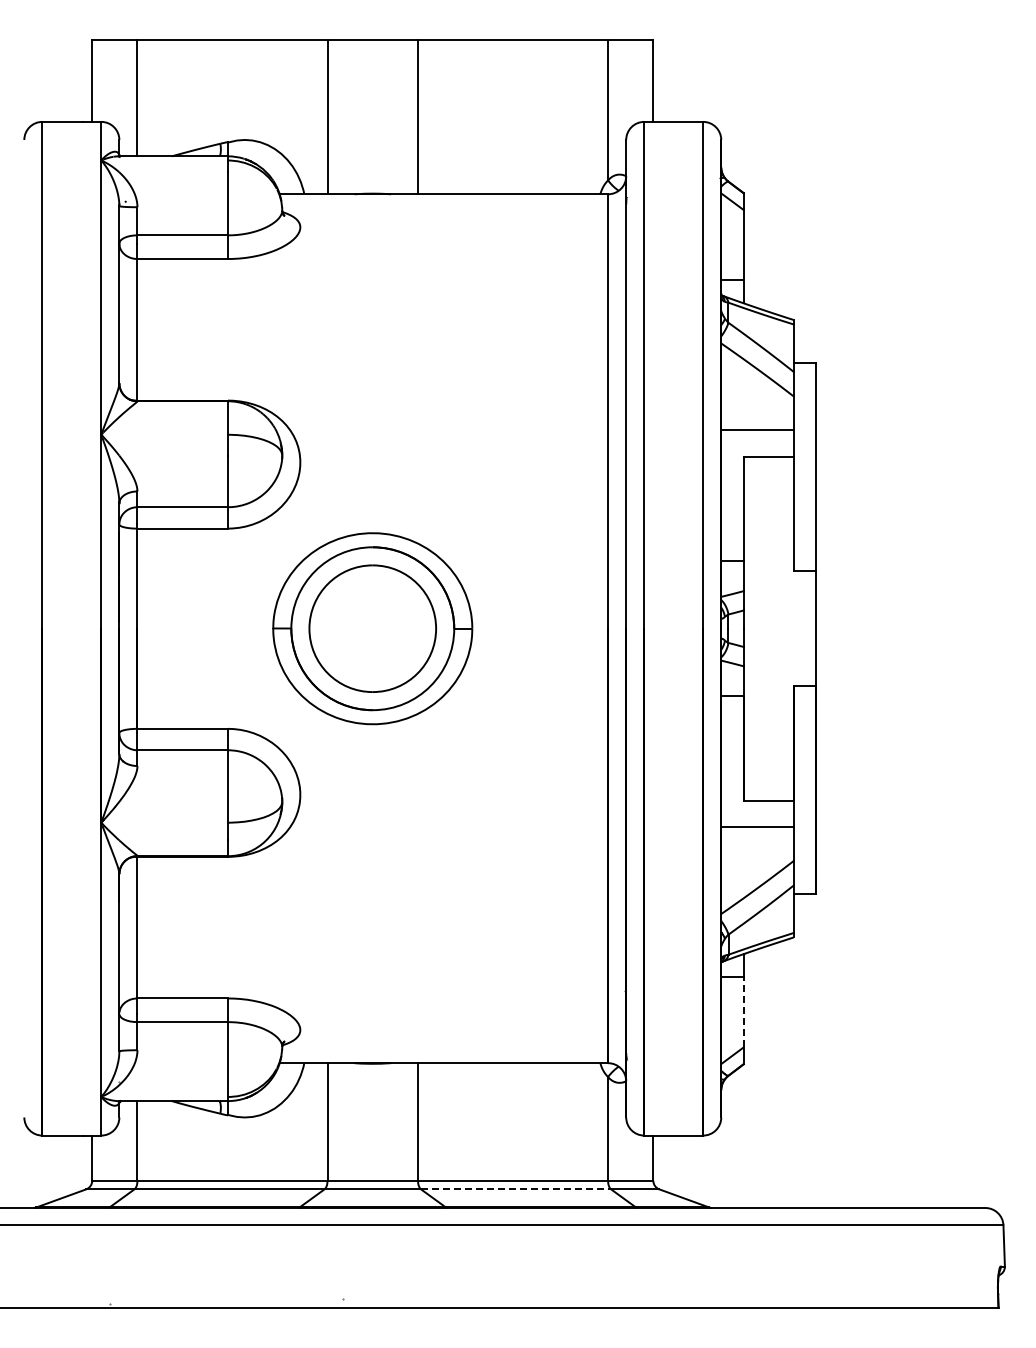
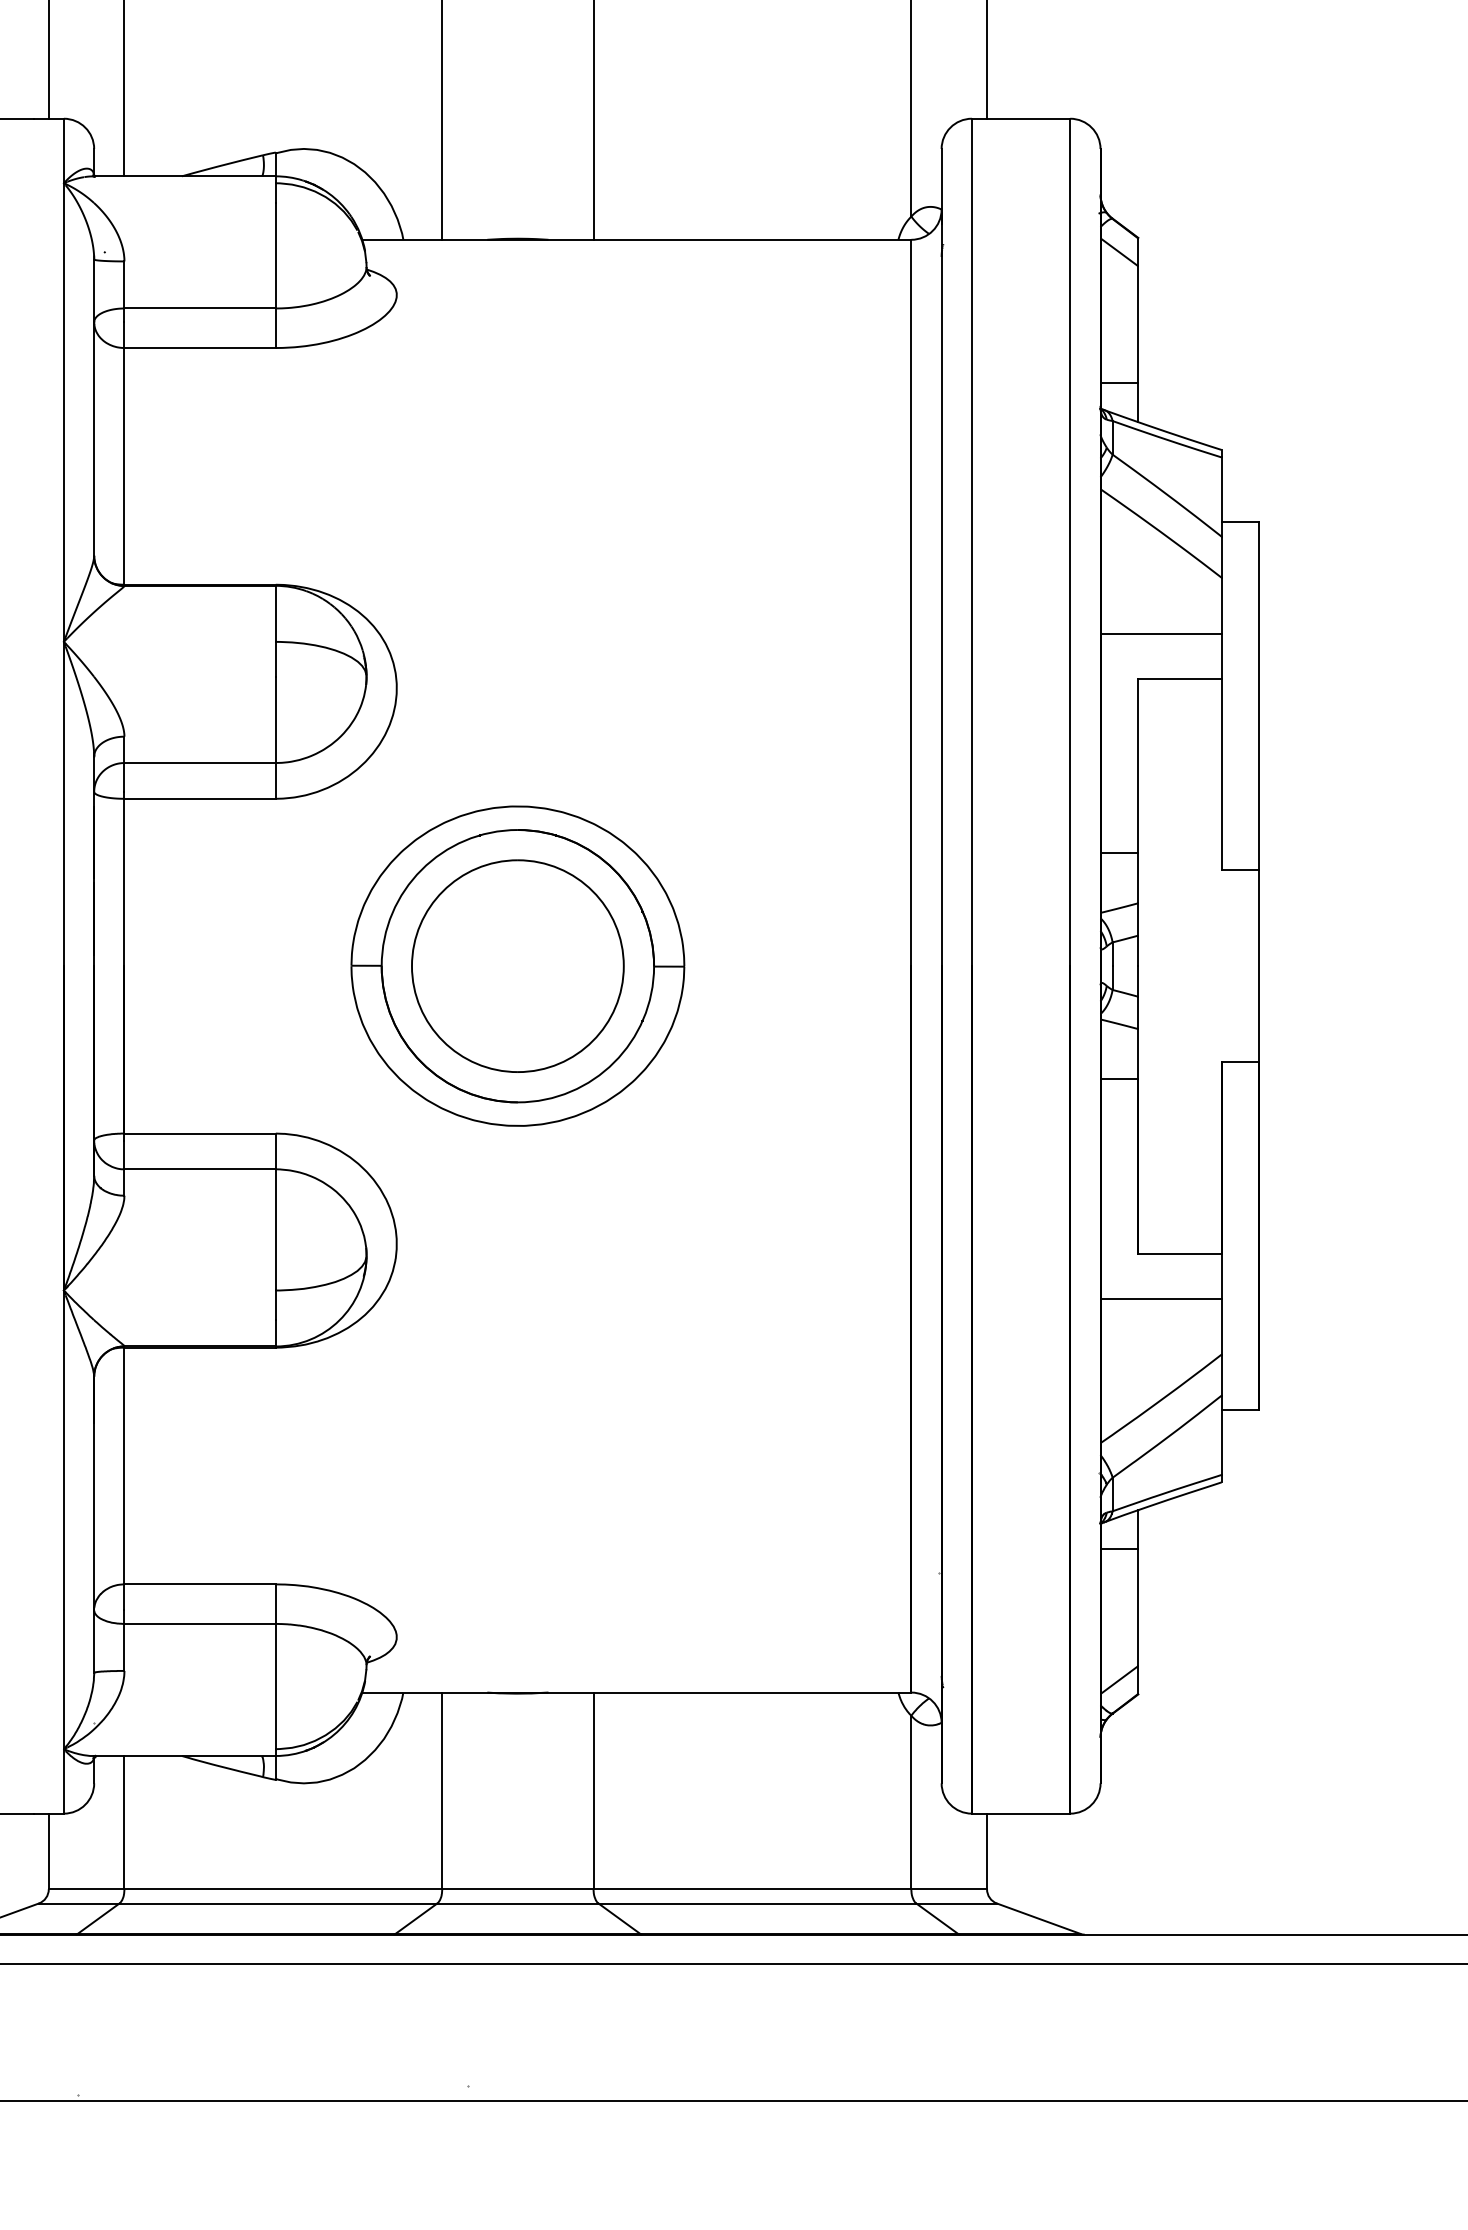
line: (743, 1012) -> (1137, 1607), dashed -> solid
line: (516, 1189) -> (758, 1903), dashed -> solid

